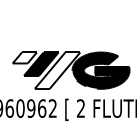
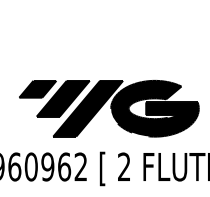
fill: (24, 57) -> (37, 88), added
fill: (57, 70) -> (88, 108), added

